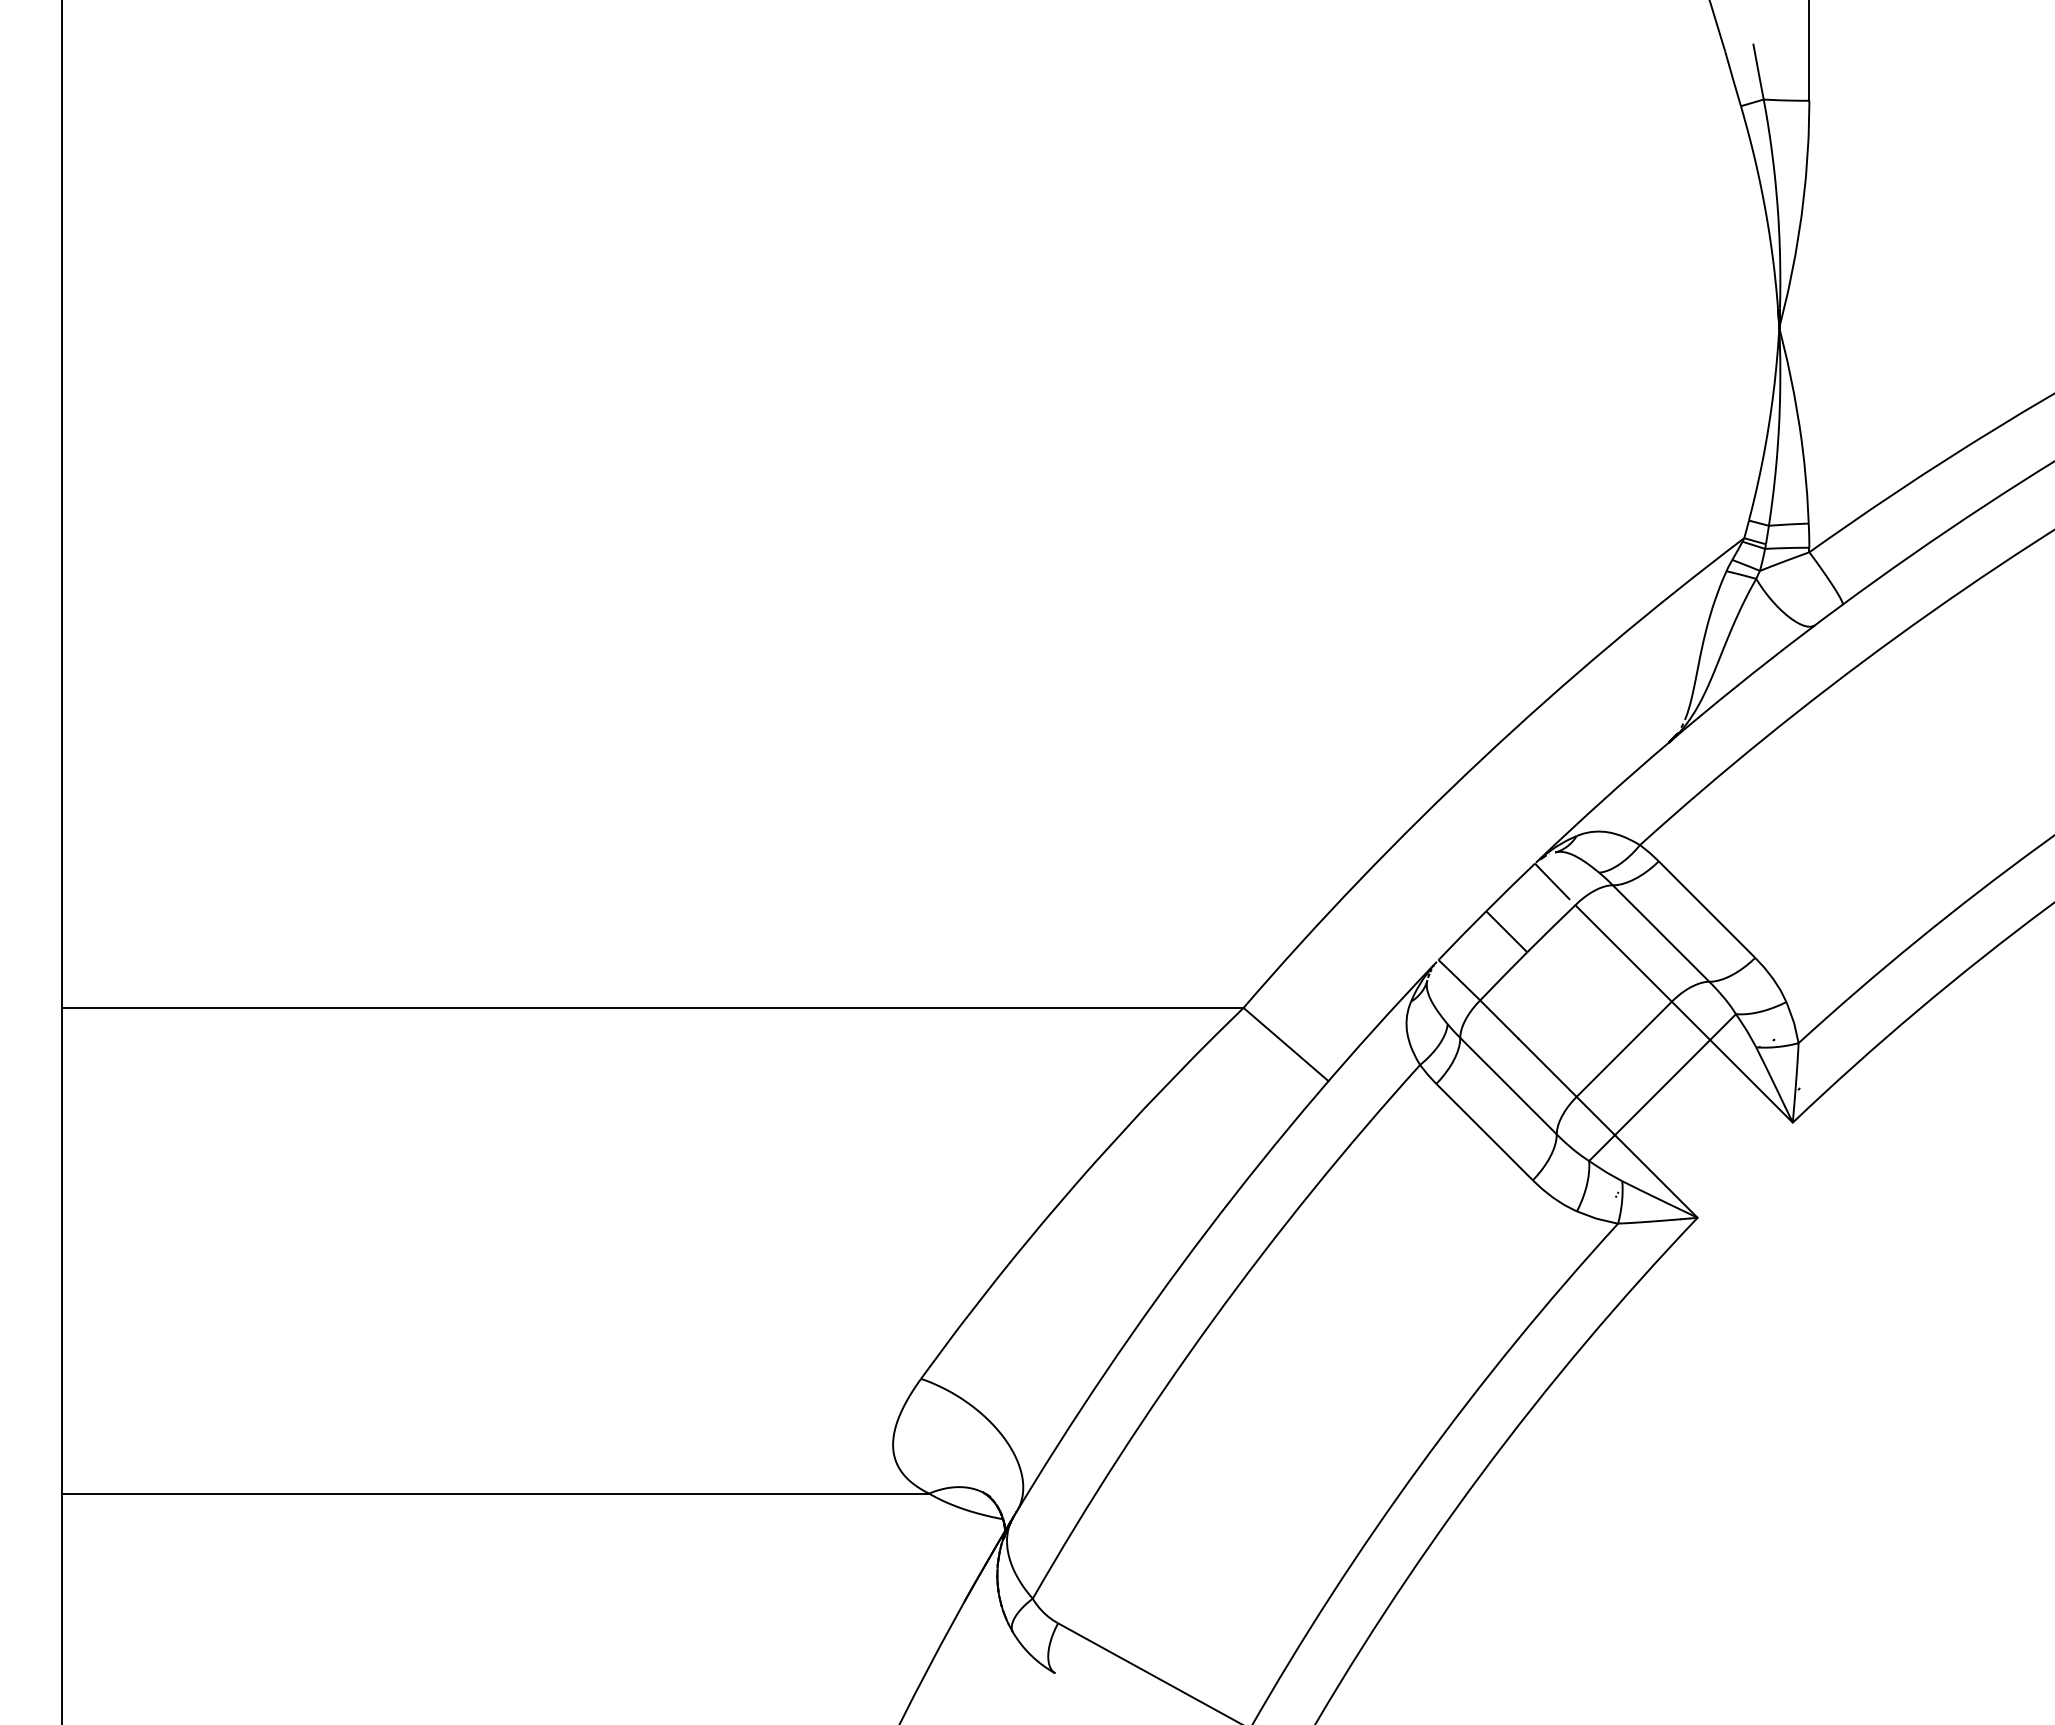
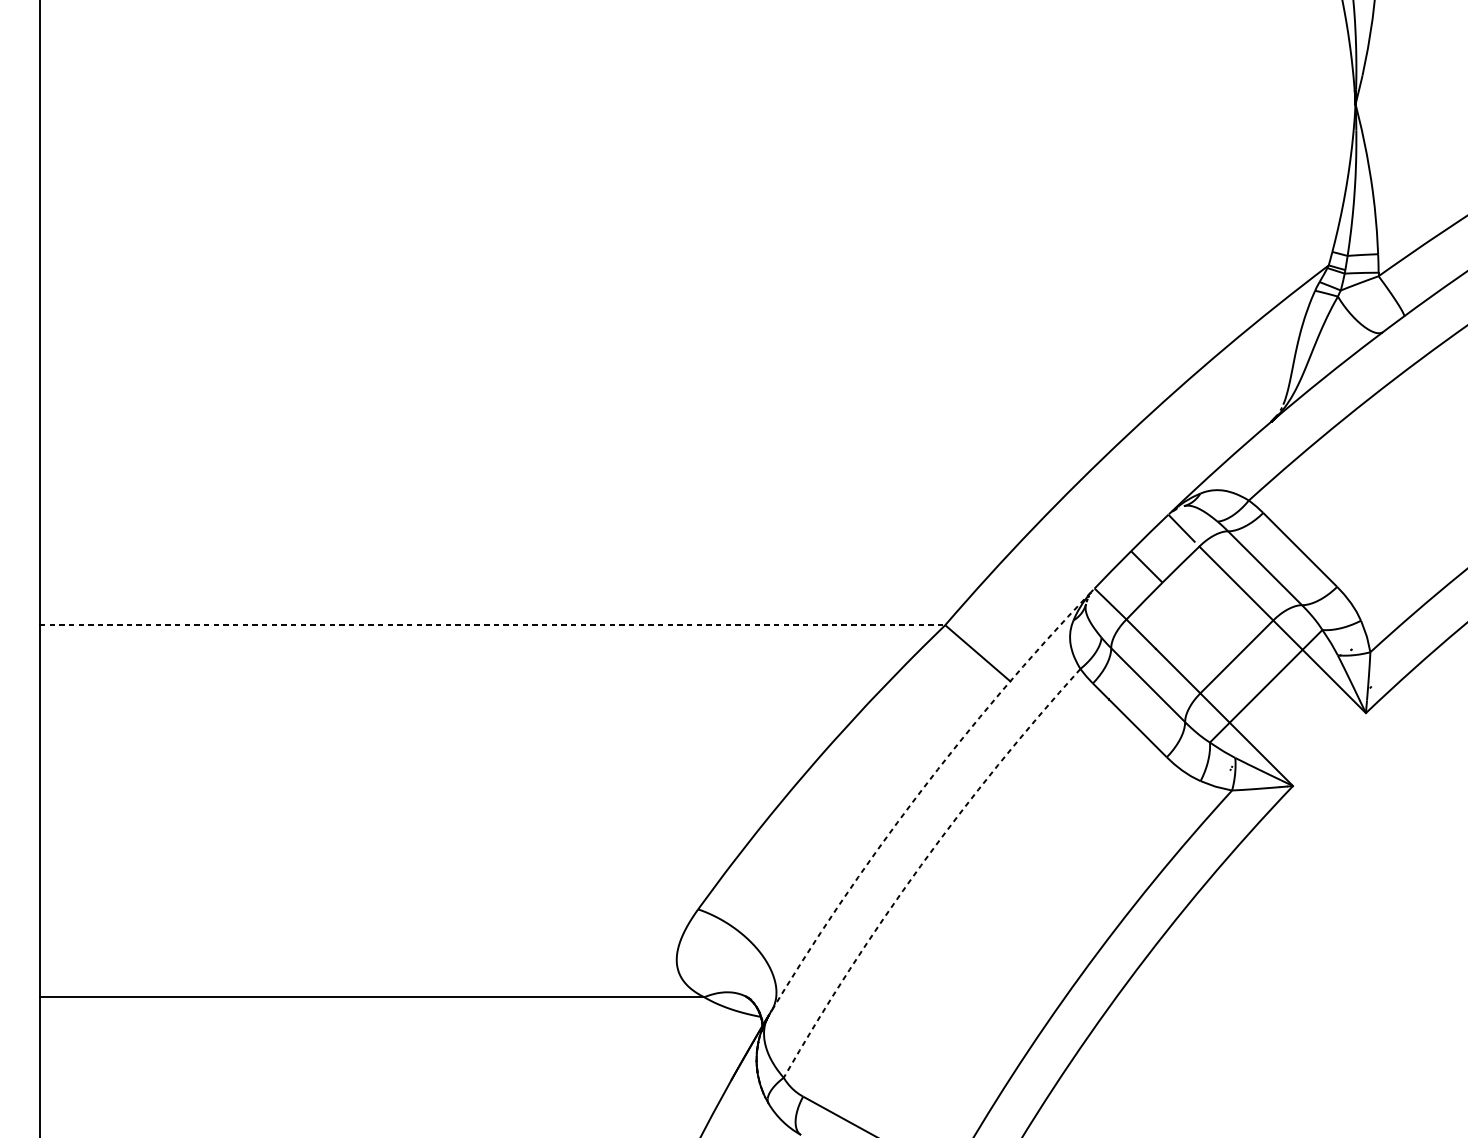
line: (652, 1007) -> (492, 624), solid -> dashed
arc: (1207, 1230) -> (917, 795), solid -> dashed
arc: (1212, 1321) -> (921, 865), solid -> dashed

